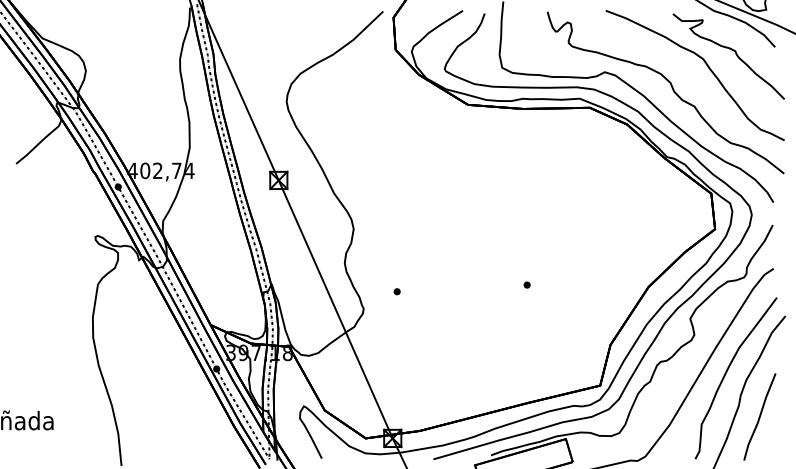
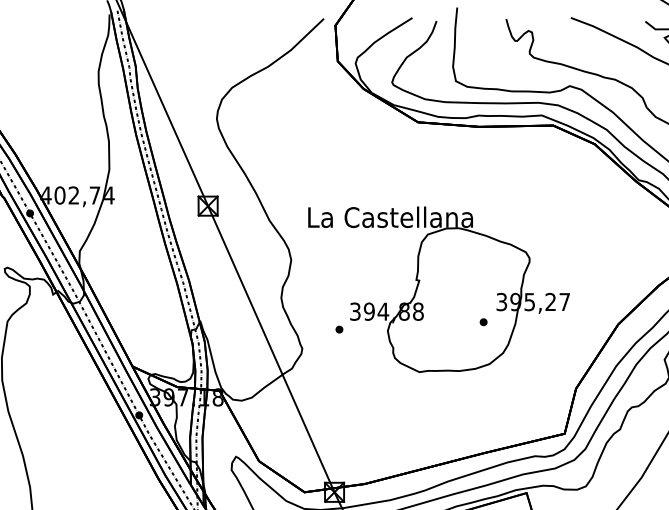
part: (486, 255) -> (438, 289), added

